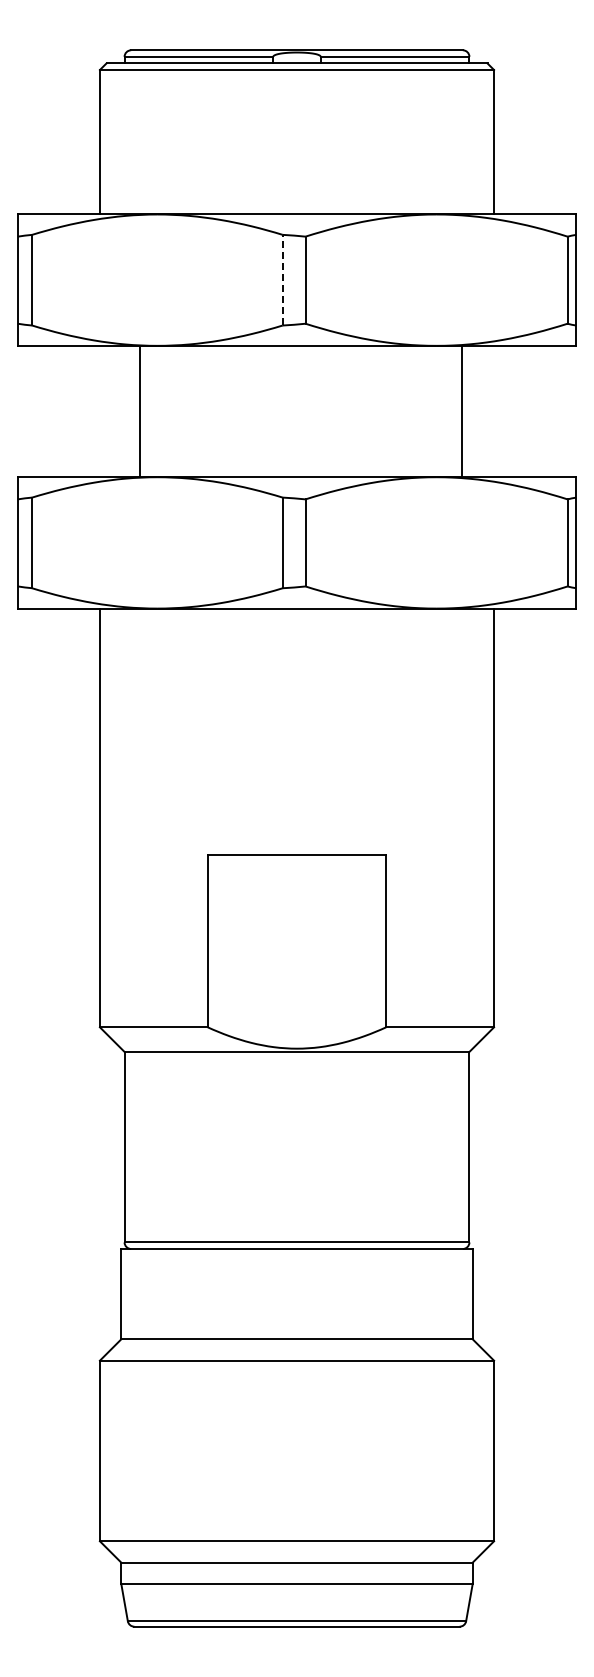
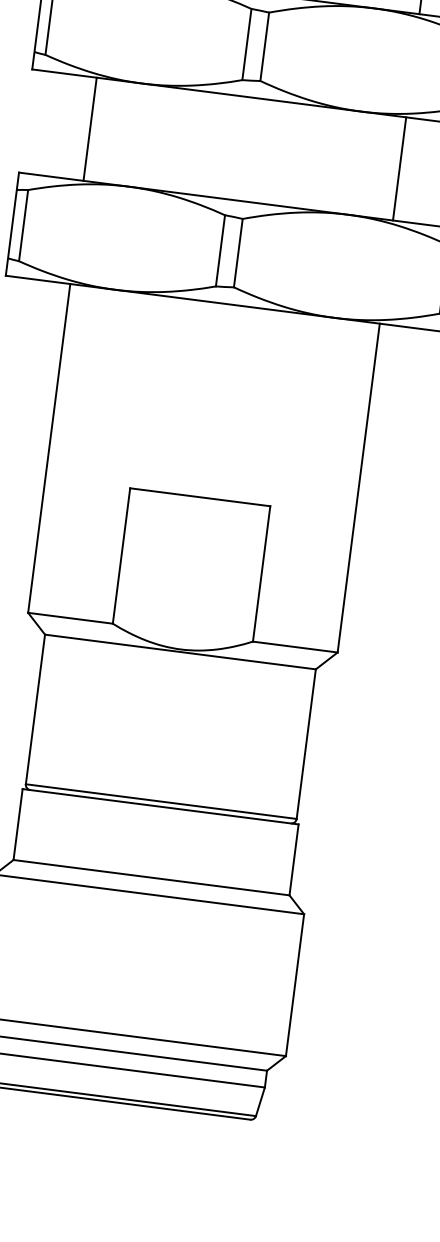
line: (282, 279) -> (246, 43), dashed -> solid
line: (139, 411) -> (89, 129), moved
line: (462, 411) -> (399, 168), moved

